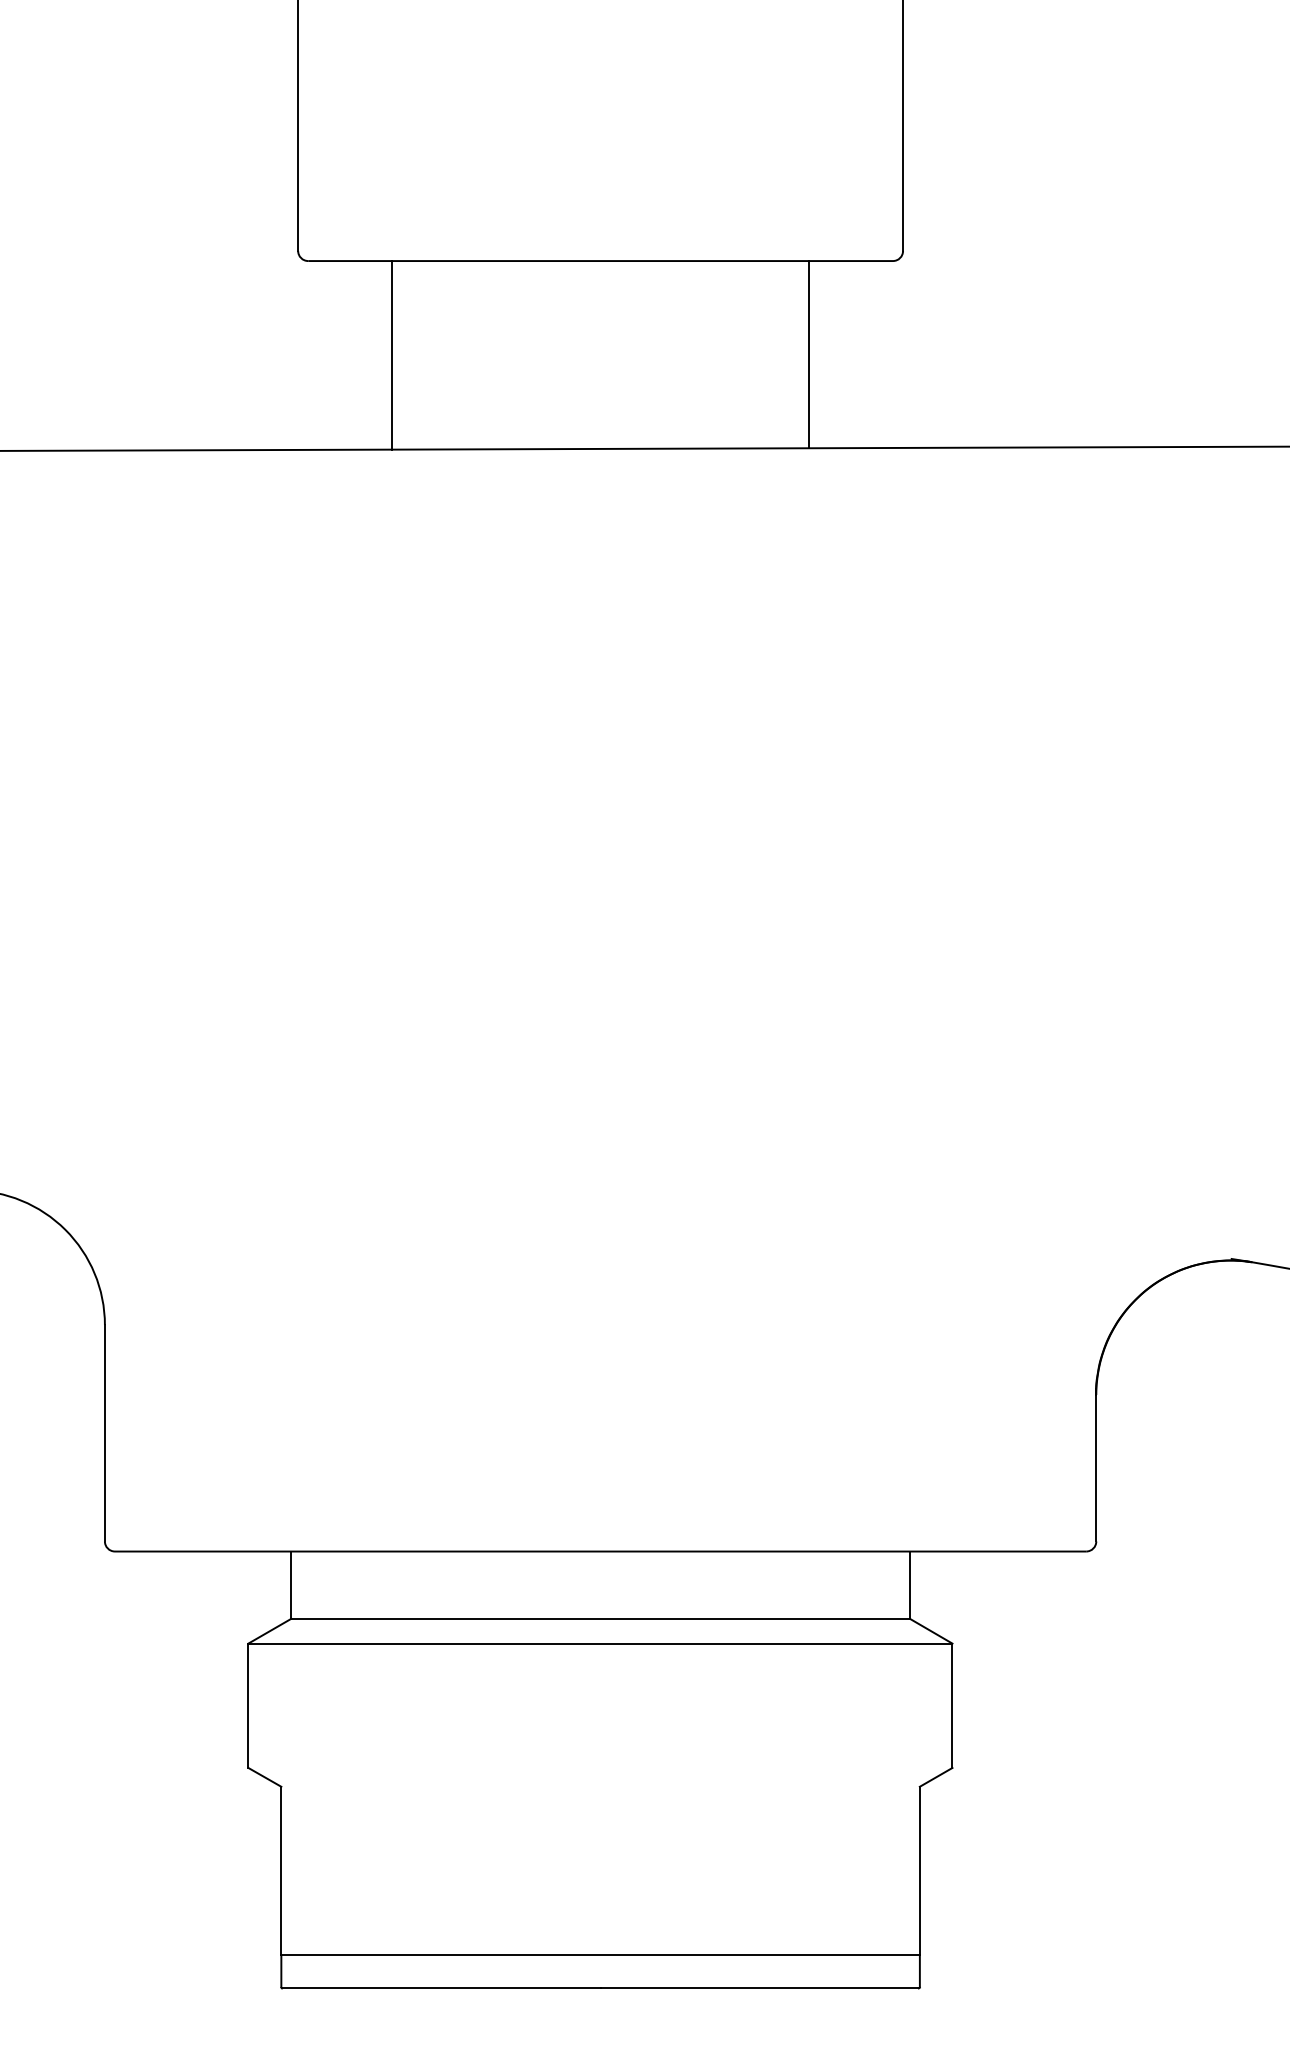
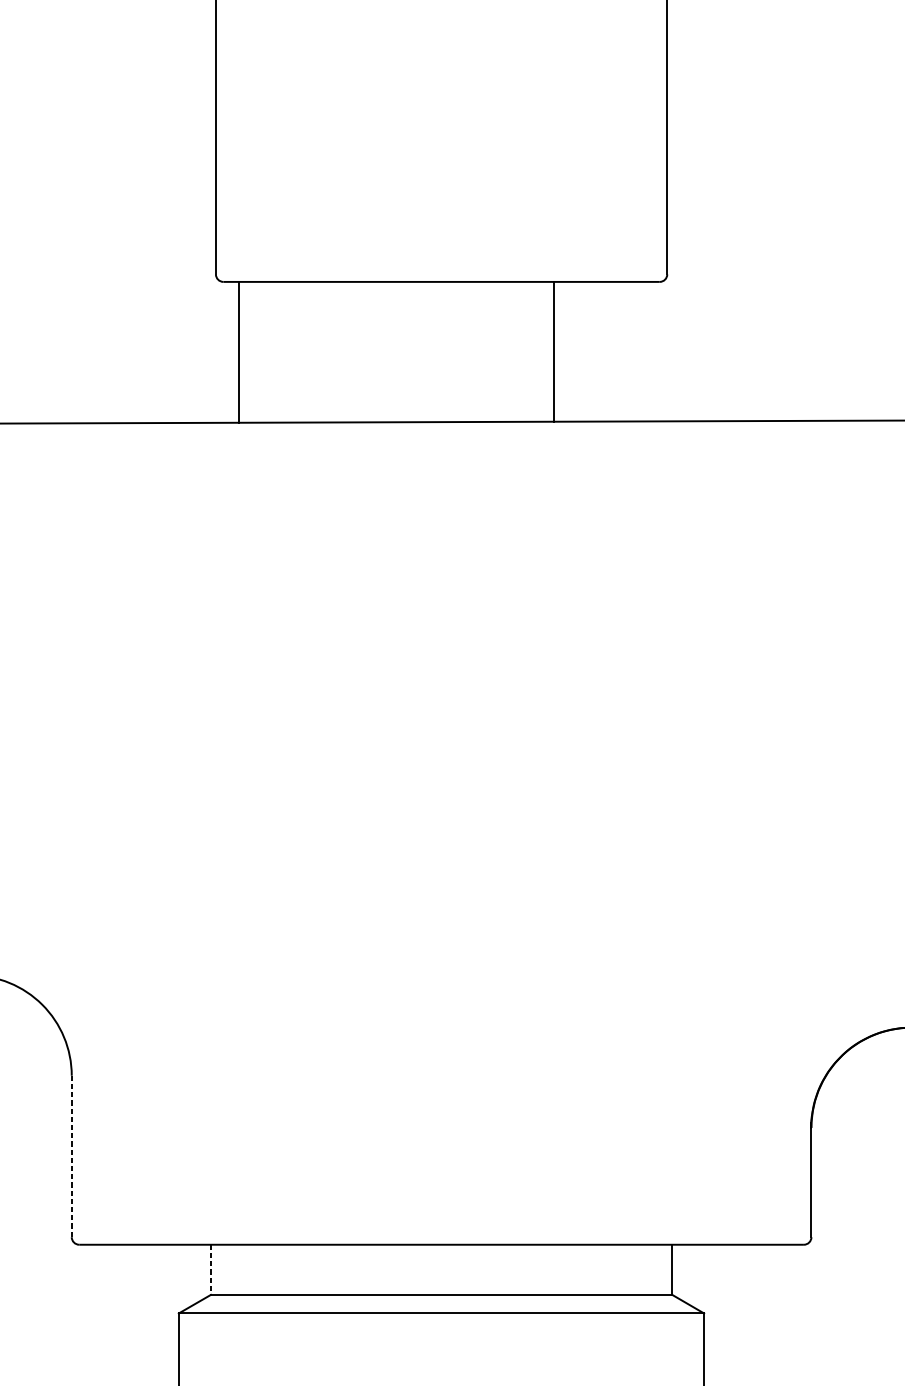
line: (808, 354) -> (553, 351), moved
line: (392, 355) -> (239, 352), moved
line: (104, 1433) -> (71, 1156), solid -> dashed
line: (291, 1585) -> (210, 1270), solid -> dashed

